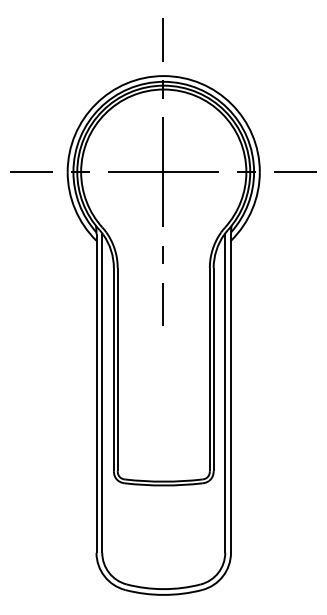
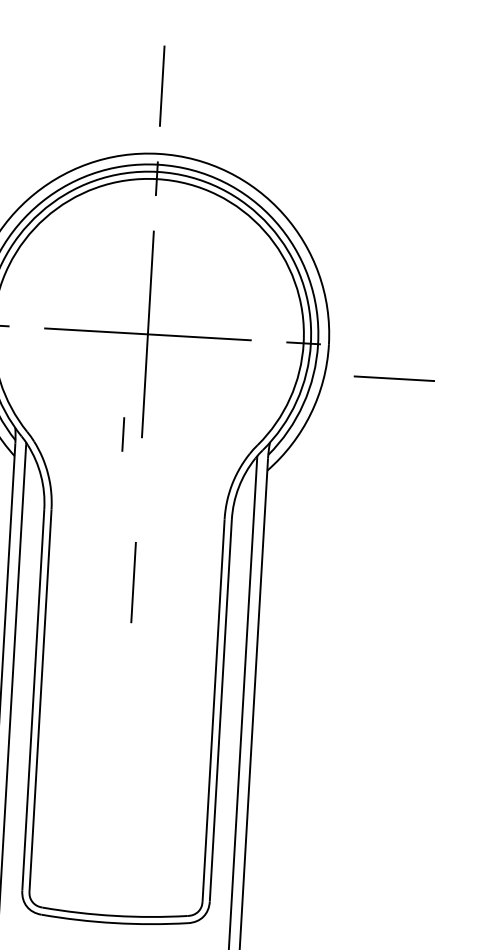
line: (295, 171) -> (394, 377), moved
line: (162, 254) -> (121, 433), moved

